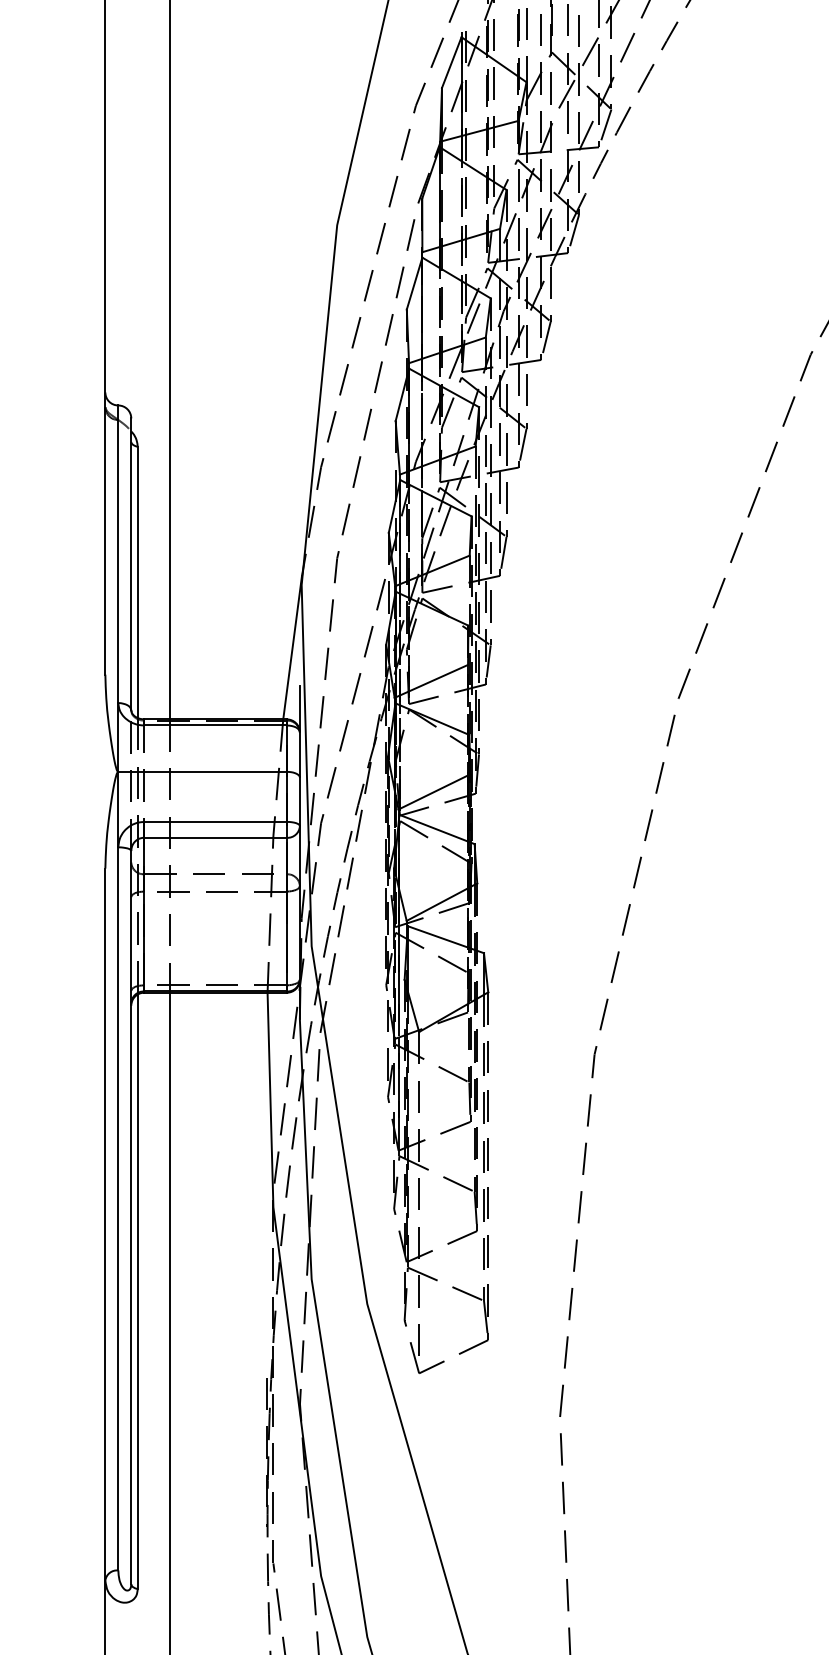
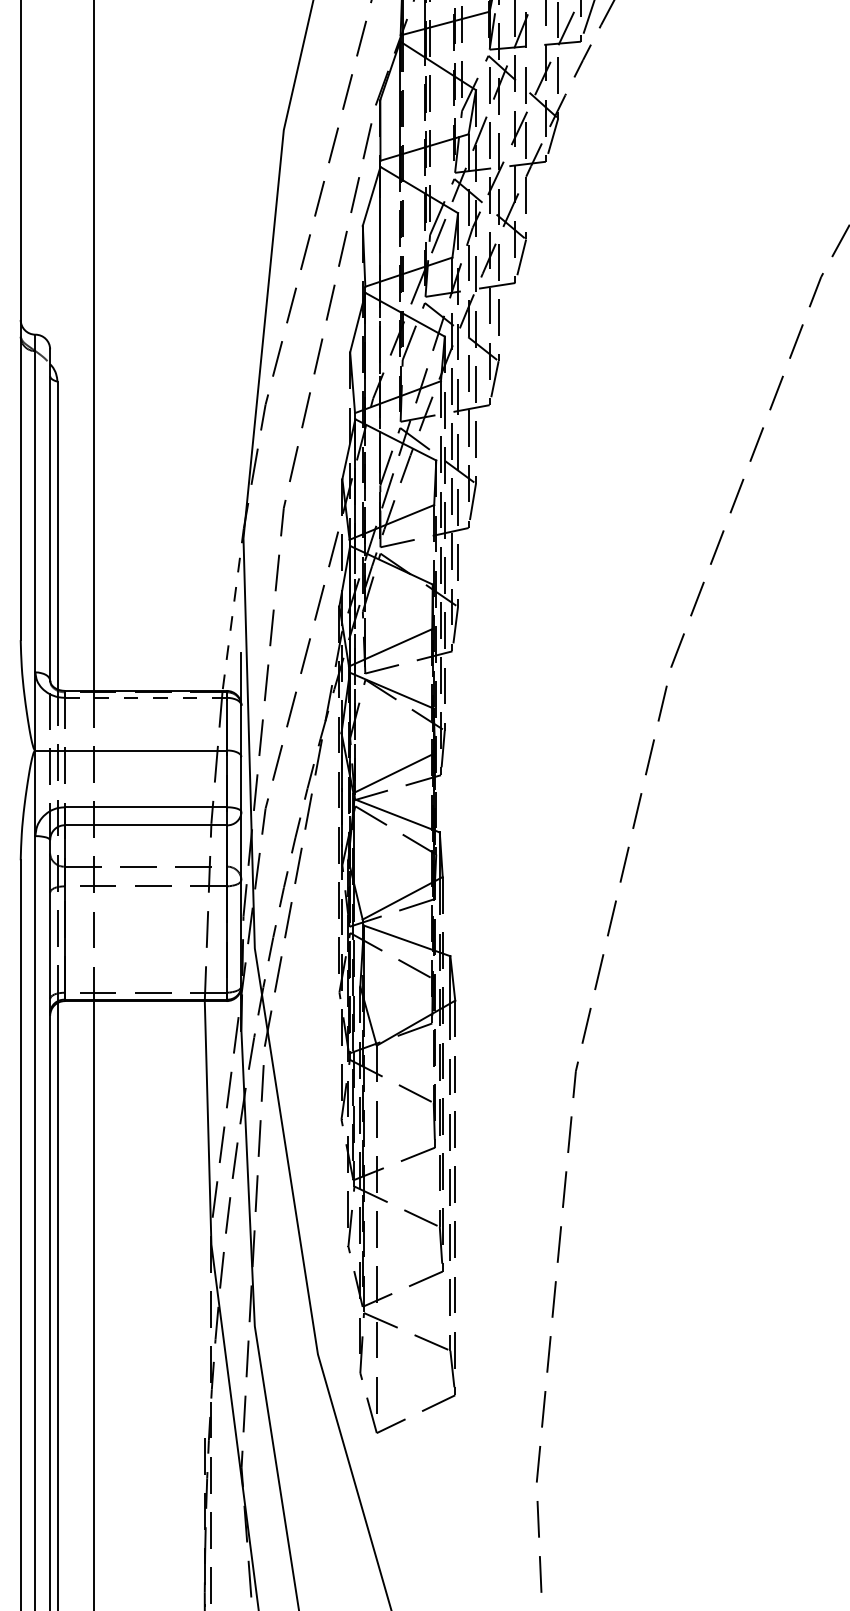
line: (292, 648) -> (233, 610), solid -> dashed
line: (216, 725) -> (146, 697), solid -> dashed

